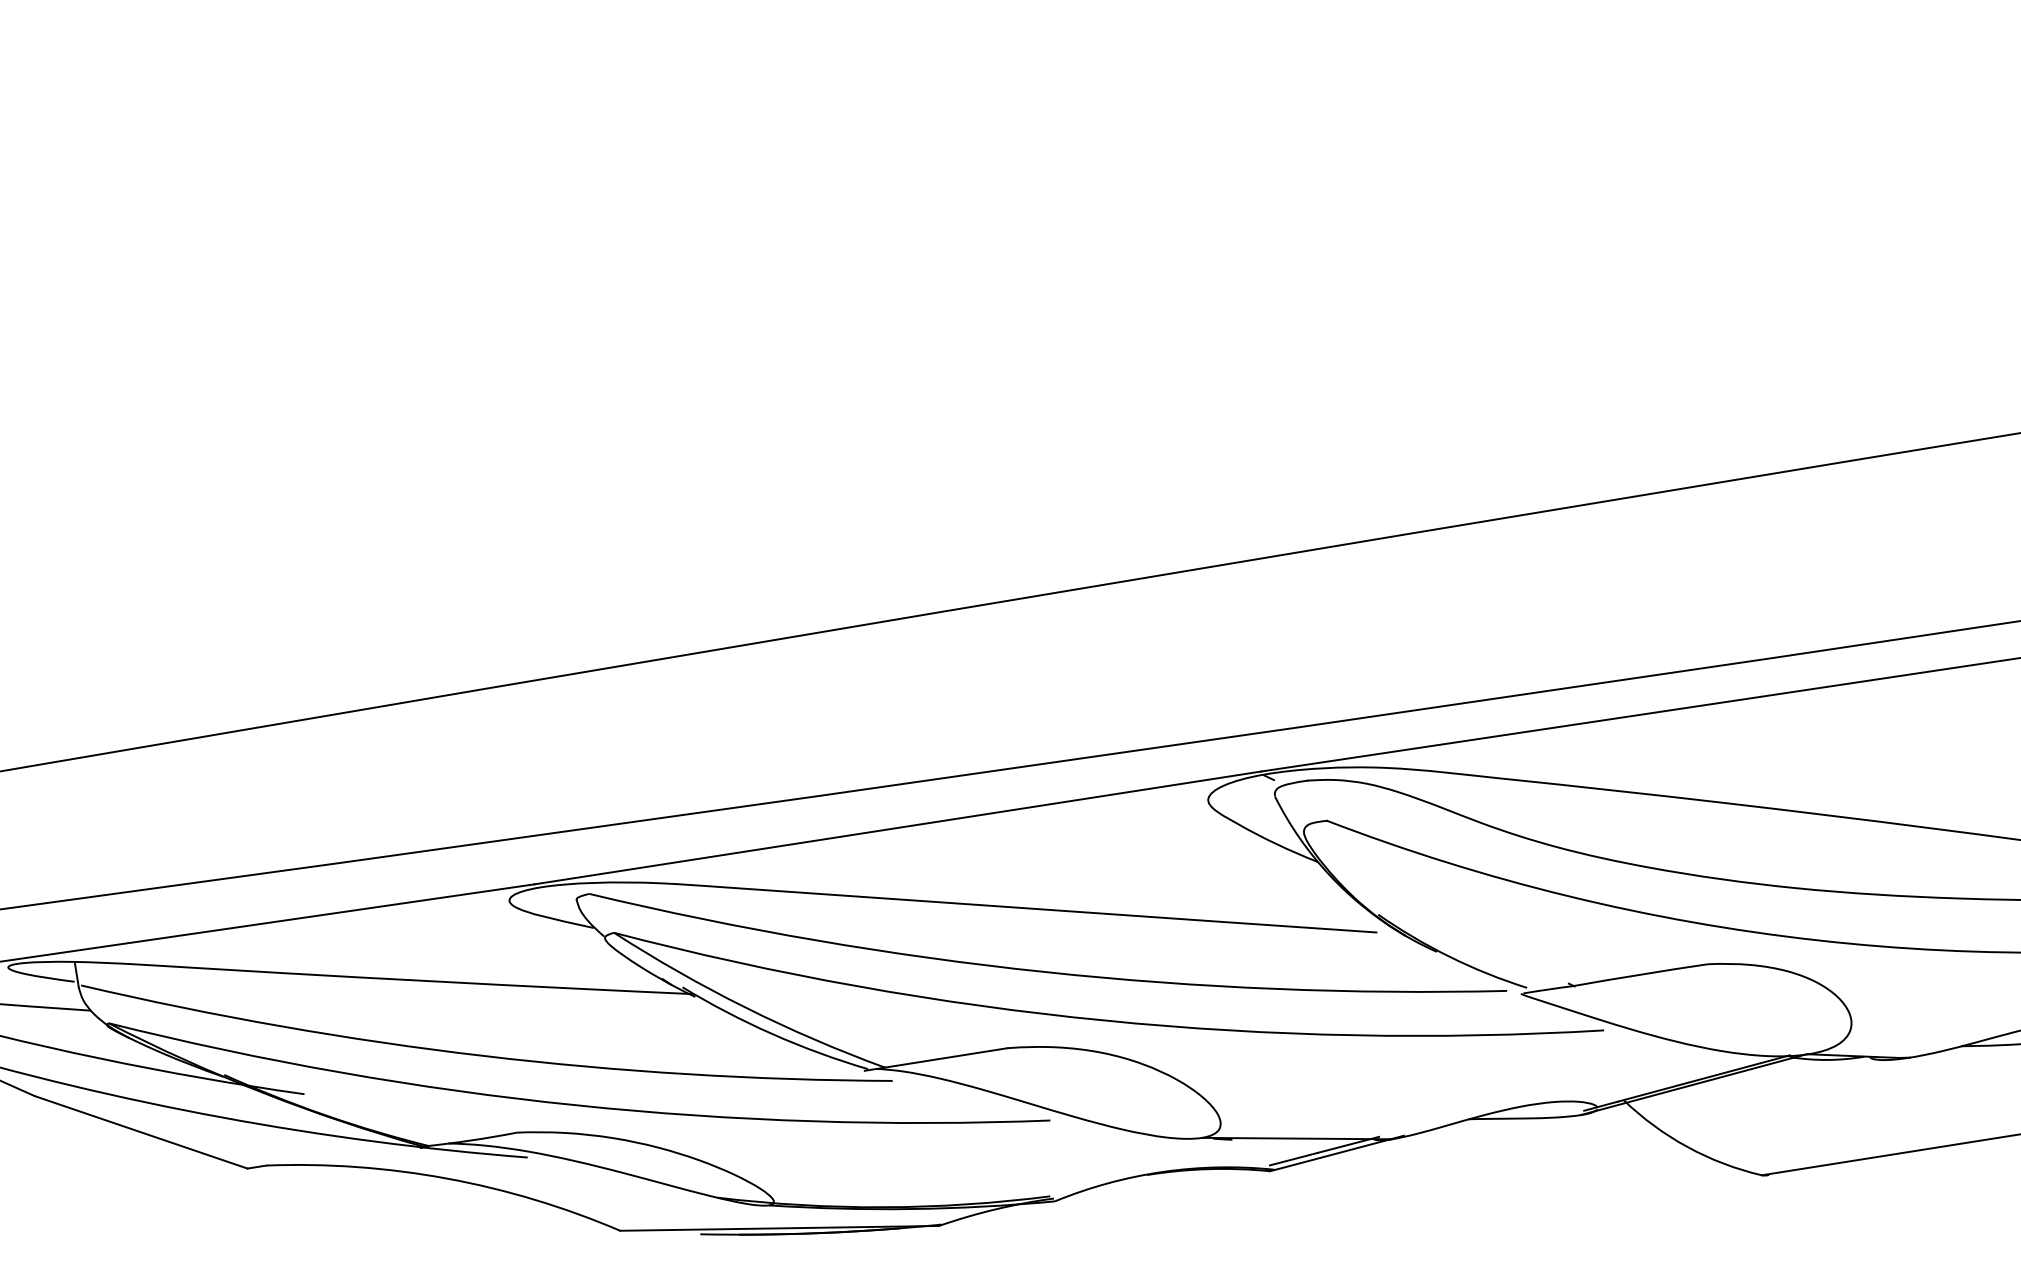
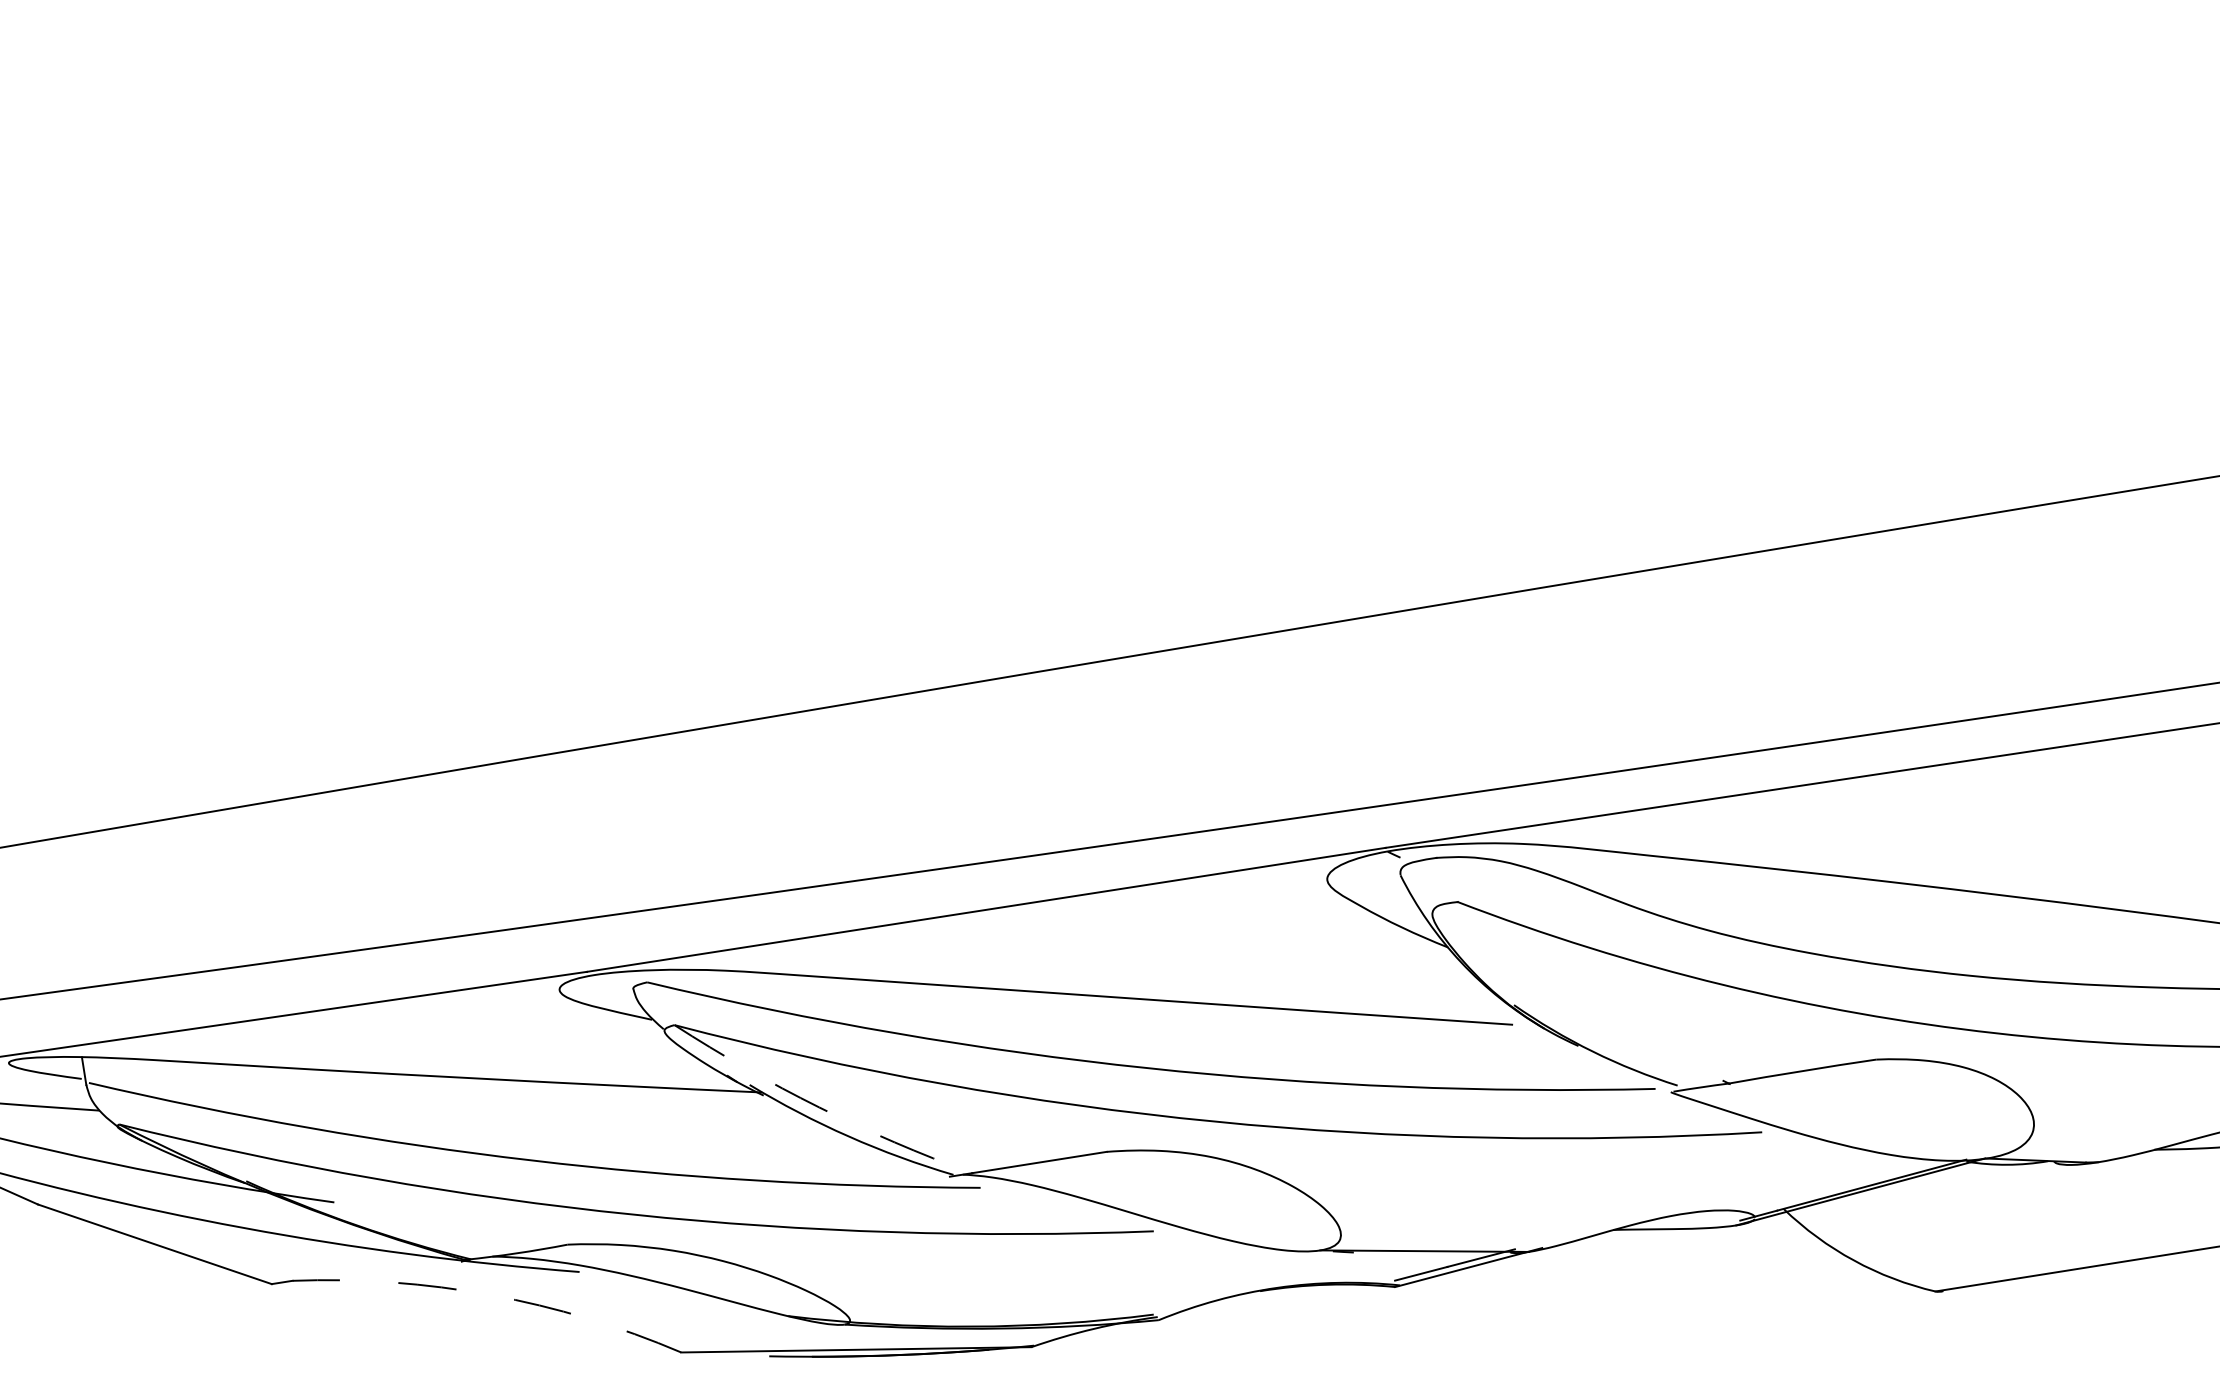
arc: (746, 1007) -> (819, 1107), solid -> dashed
arc: (446, 1178) -> (490, 1295), solid -> dashed

